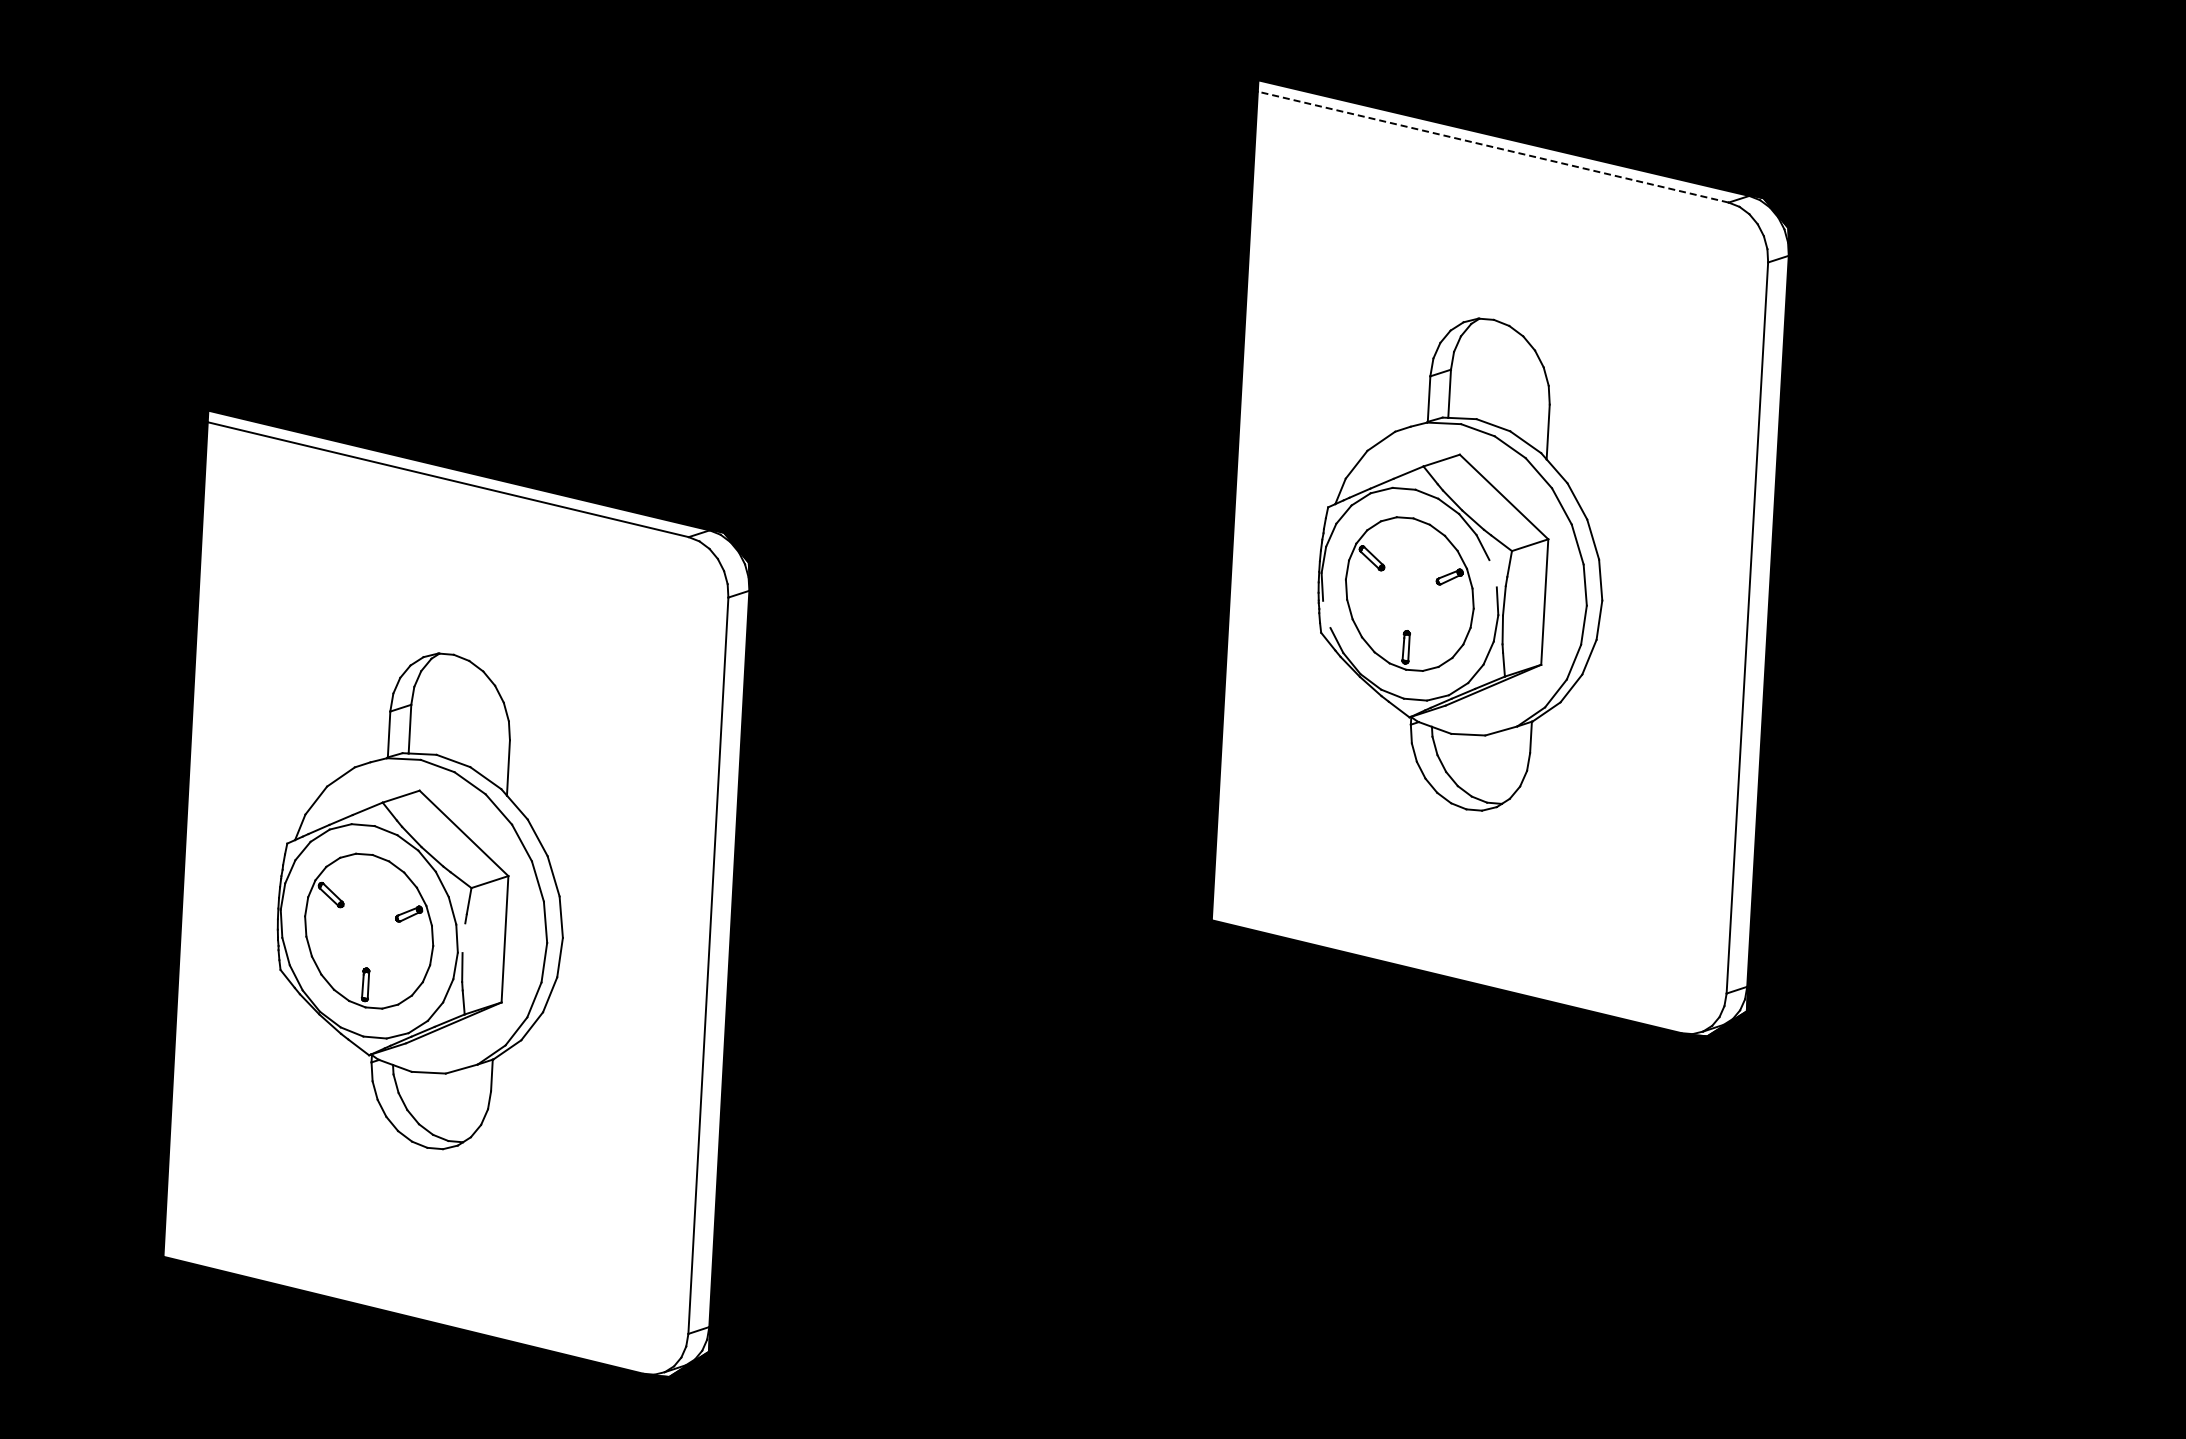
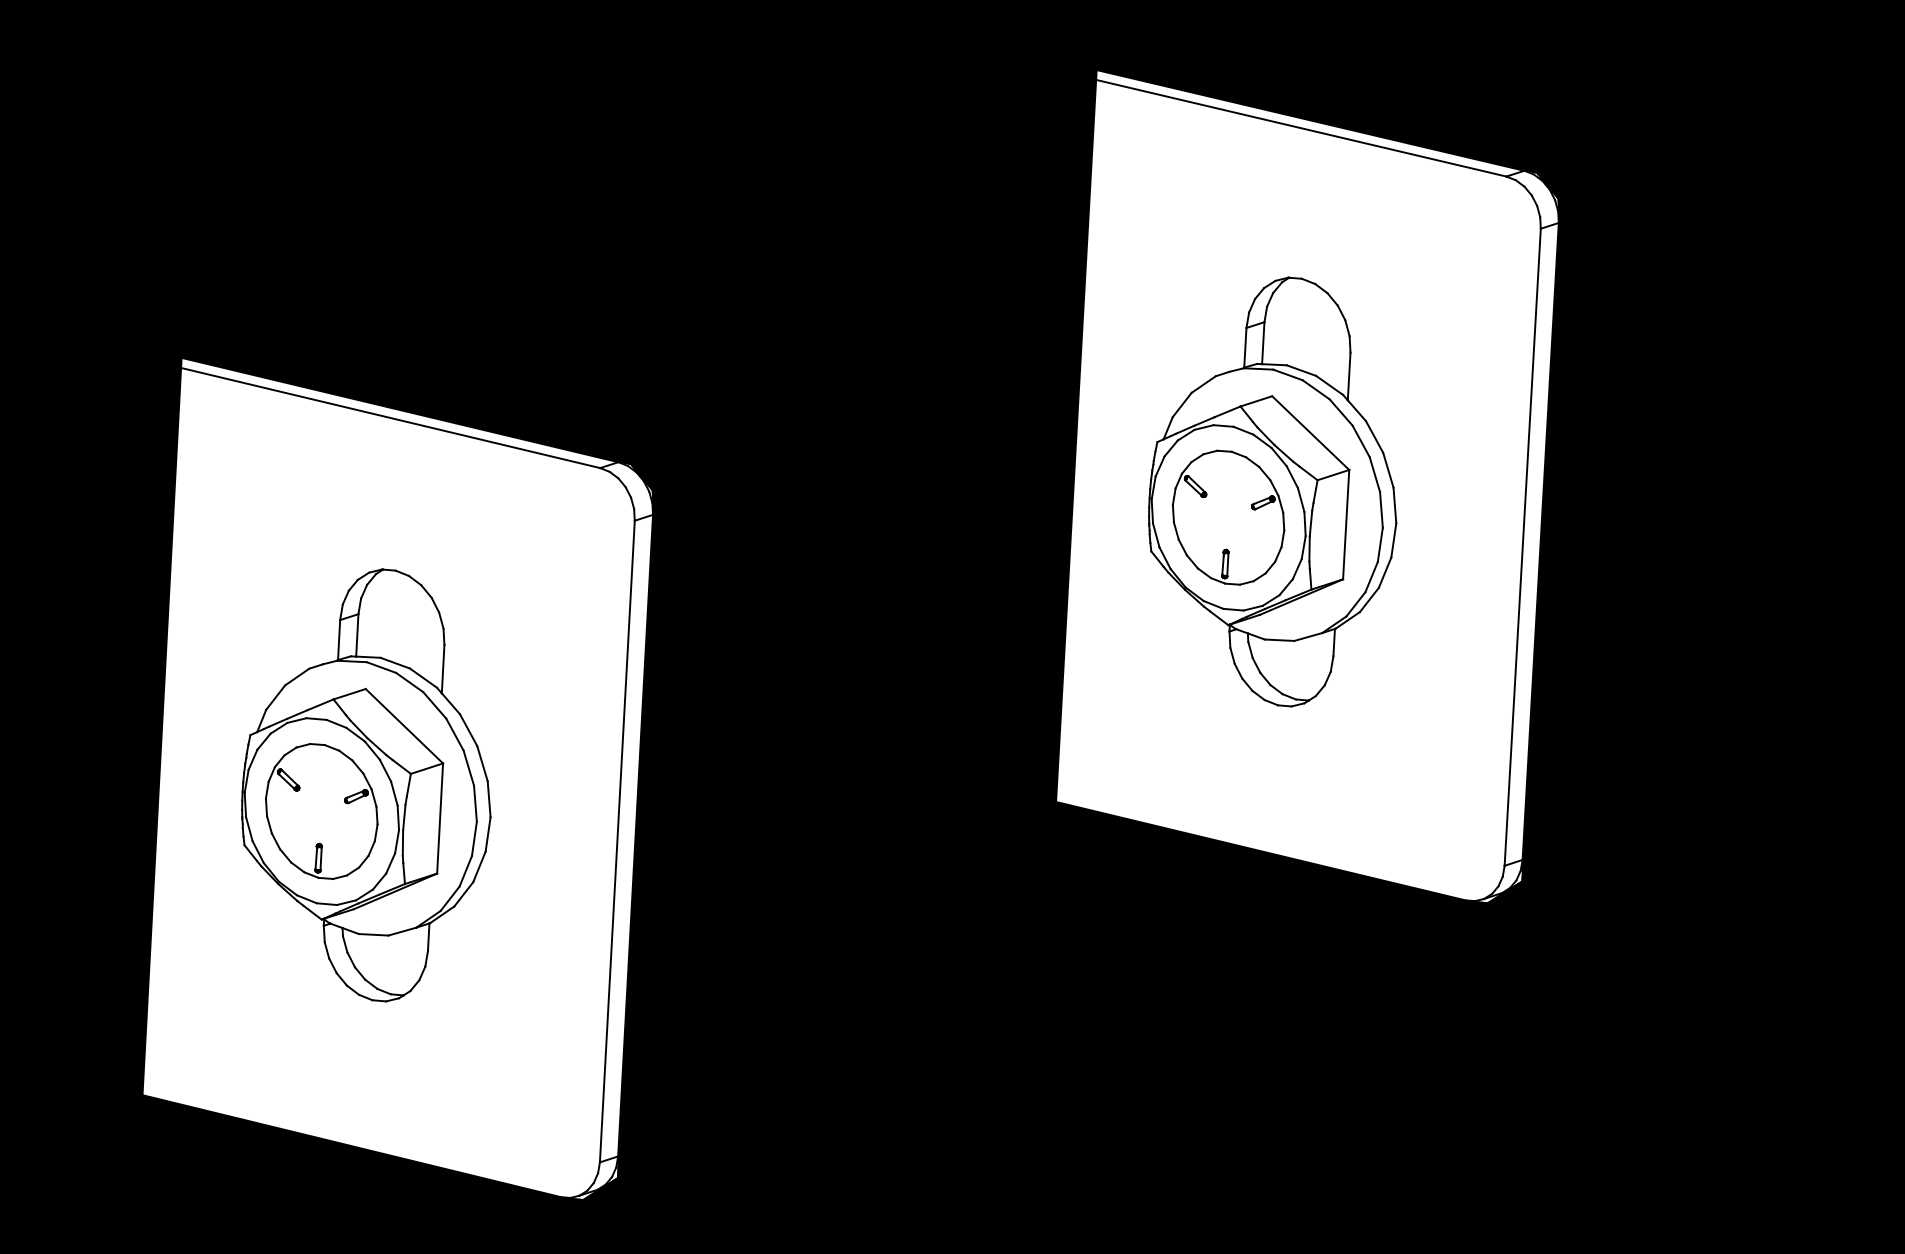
line: (1493, 147) -> (1301, 128), dashed -> solid
line: (1492, 573) -> (1300, 499), added
line: (1326, 614) -> (1155, 535), added
line: (463, 938) -> (403, 817), added

